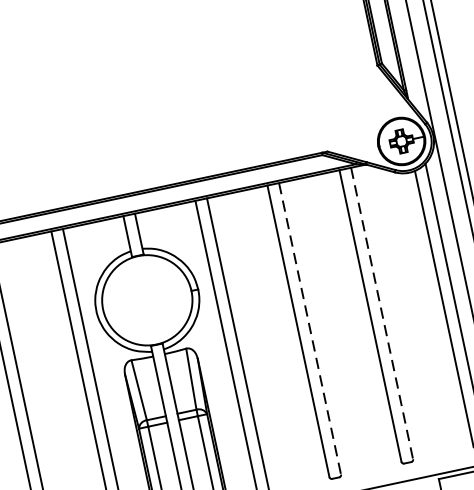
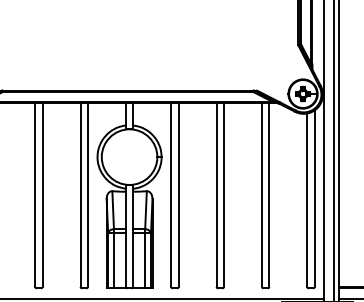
line: (382, 313) -> (269, 195), dashed -> solid
line: (309, 329) -> (223, 195), dashed -> solid

